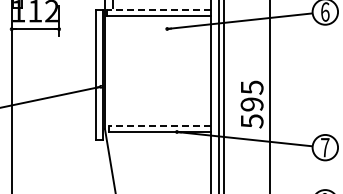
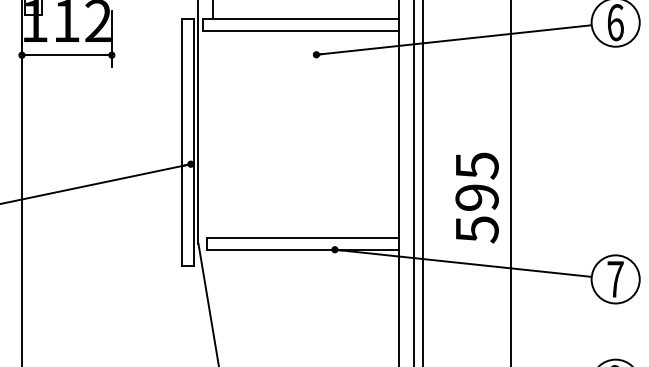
line: (158, 10) -> (299, 19), dashed -> solid
line: (160, 125) -> (303, 237), dashed -> solid

